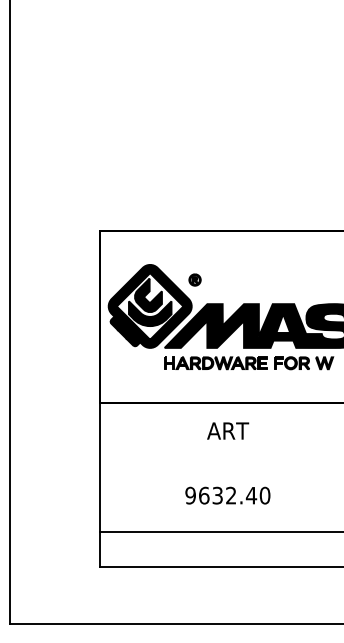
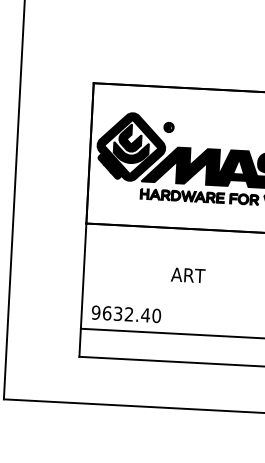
text: (228, 430) -> (188, 274), moved
text: (227, 495) -> (126, 314), moved

